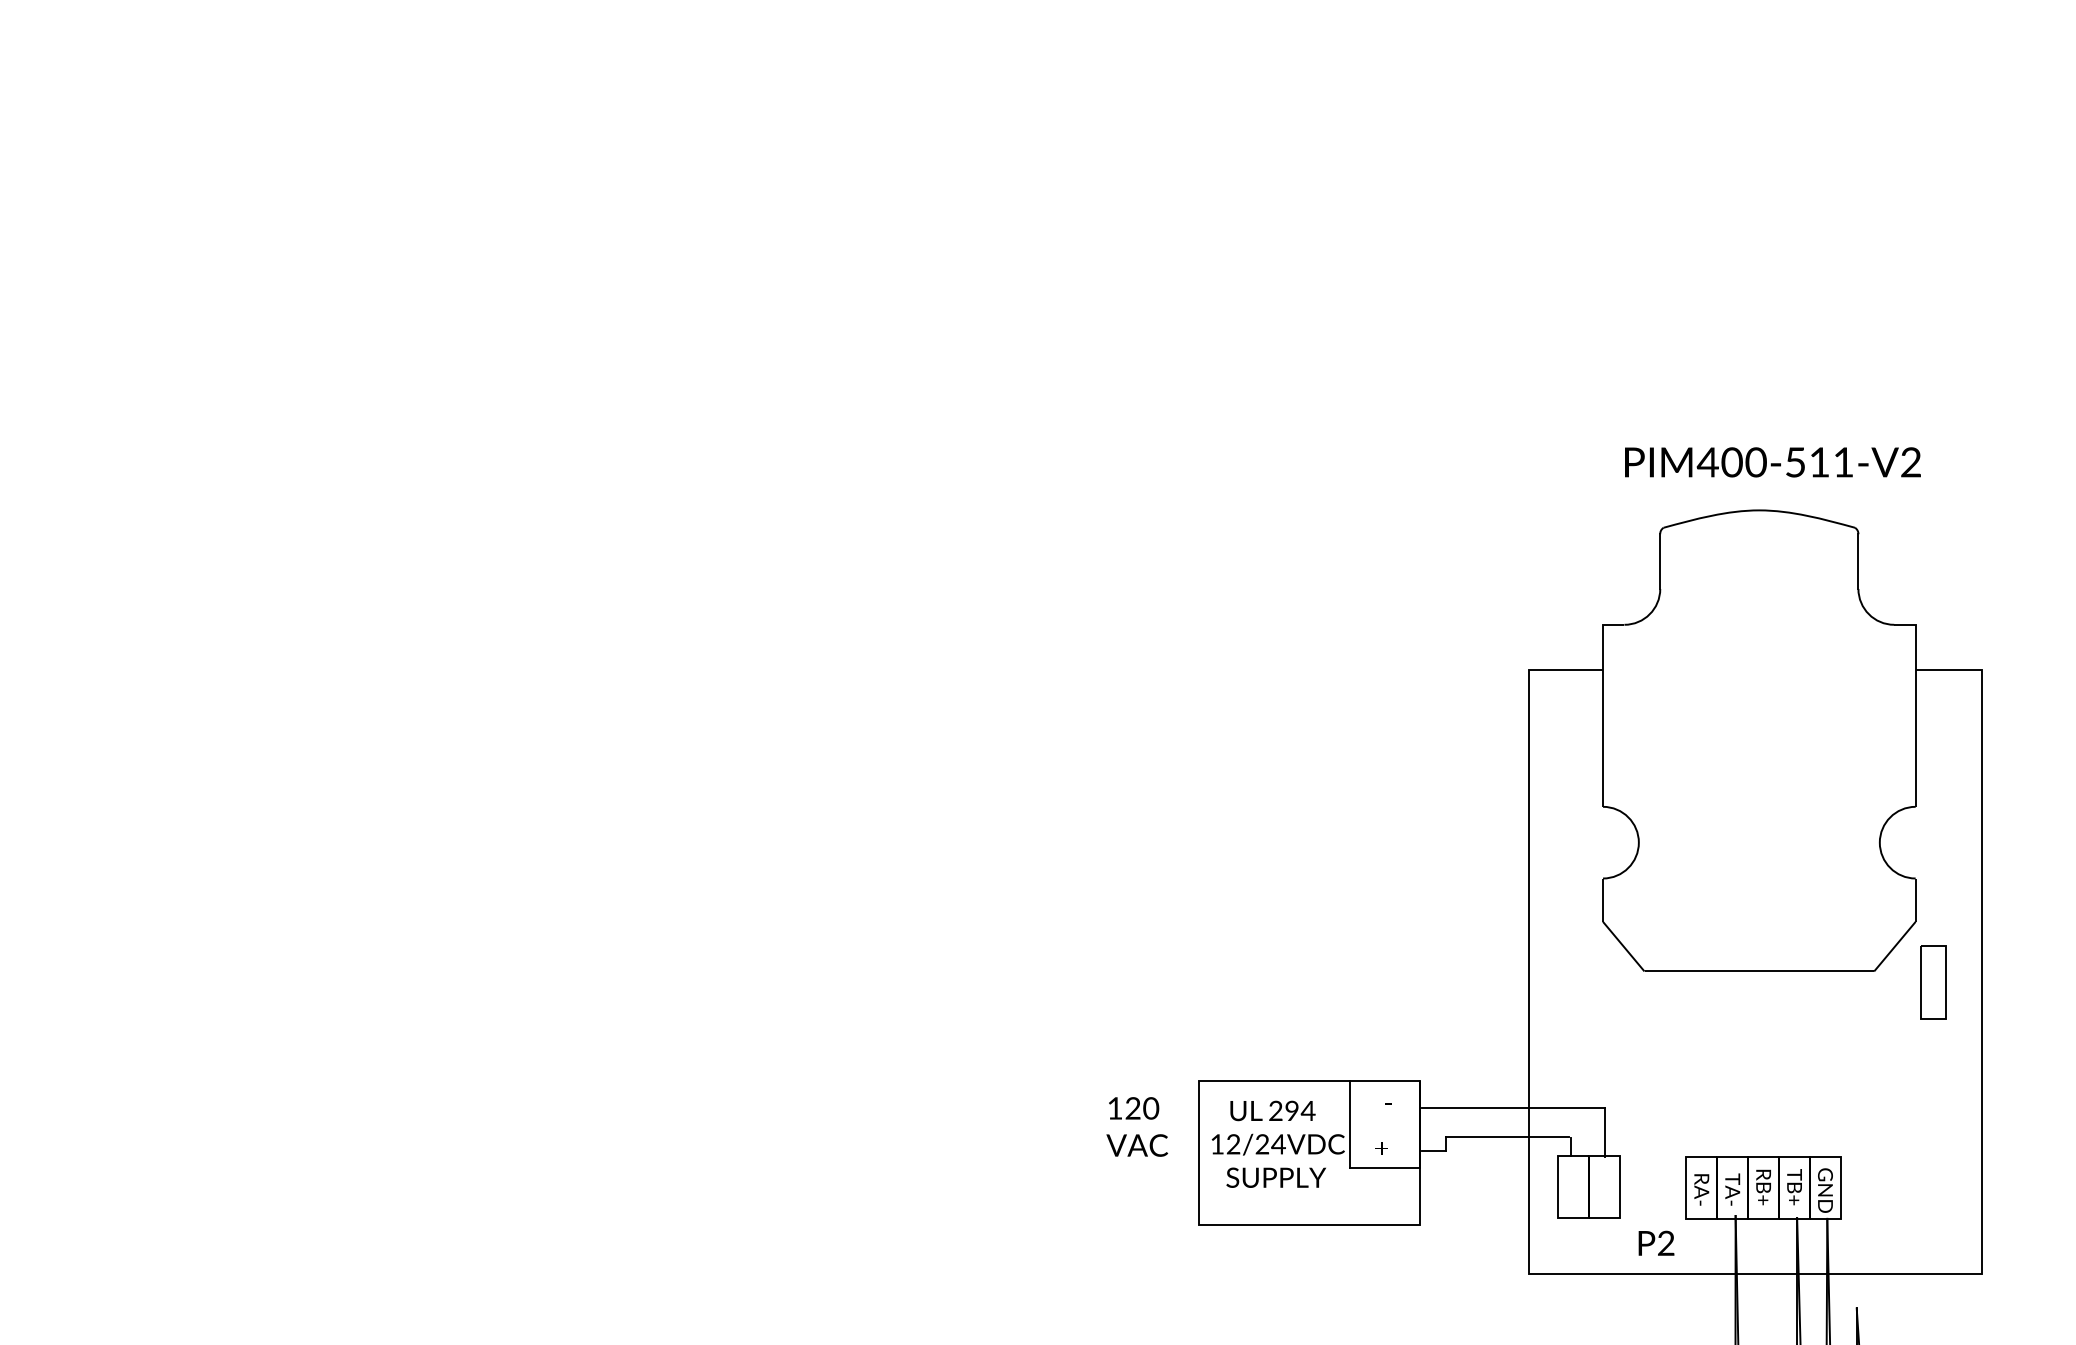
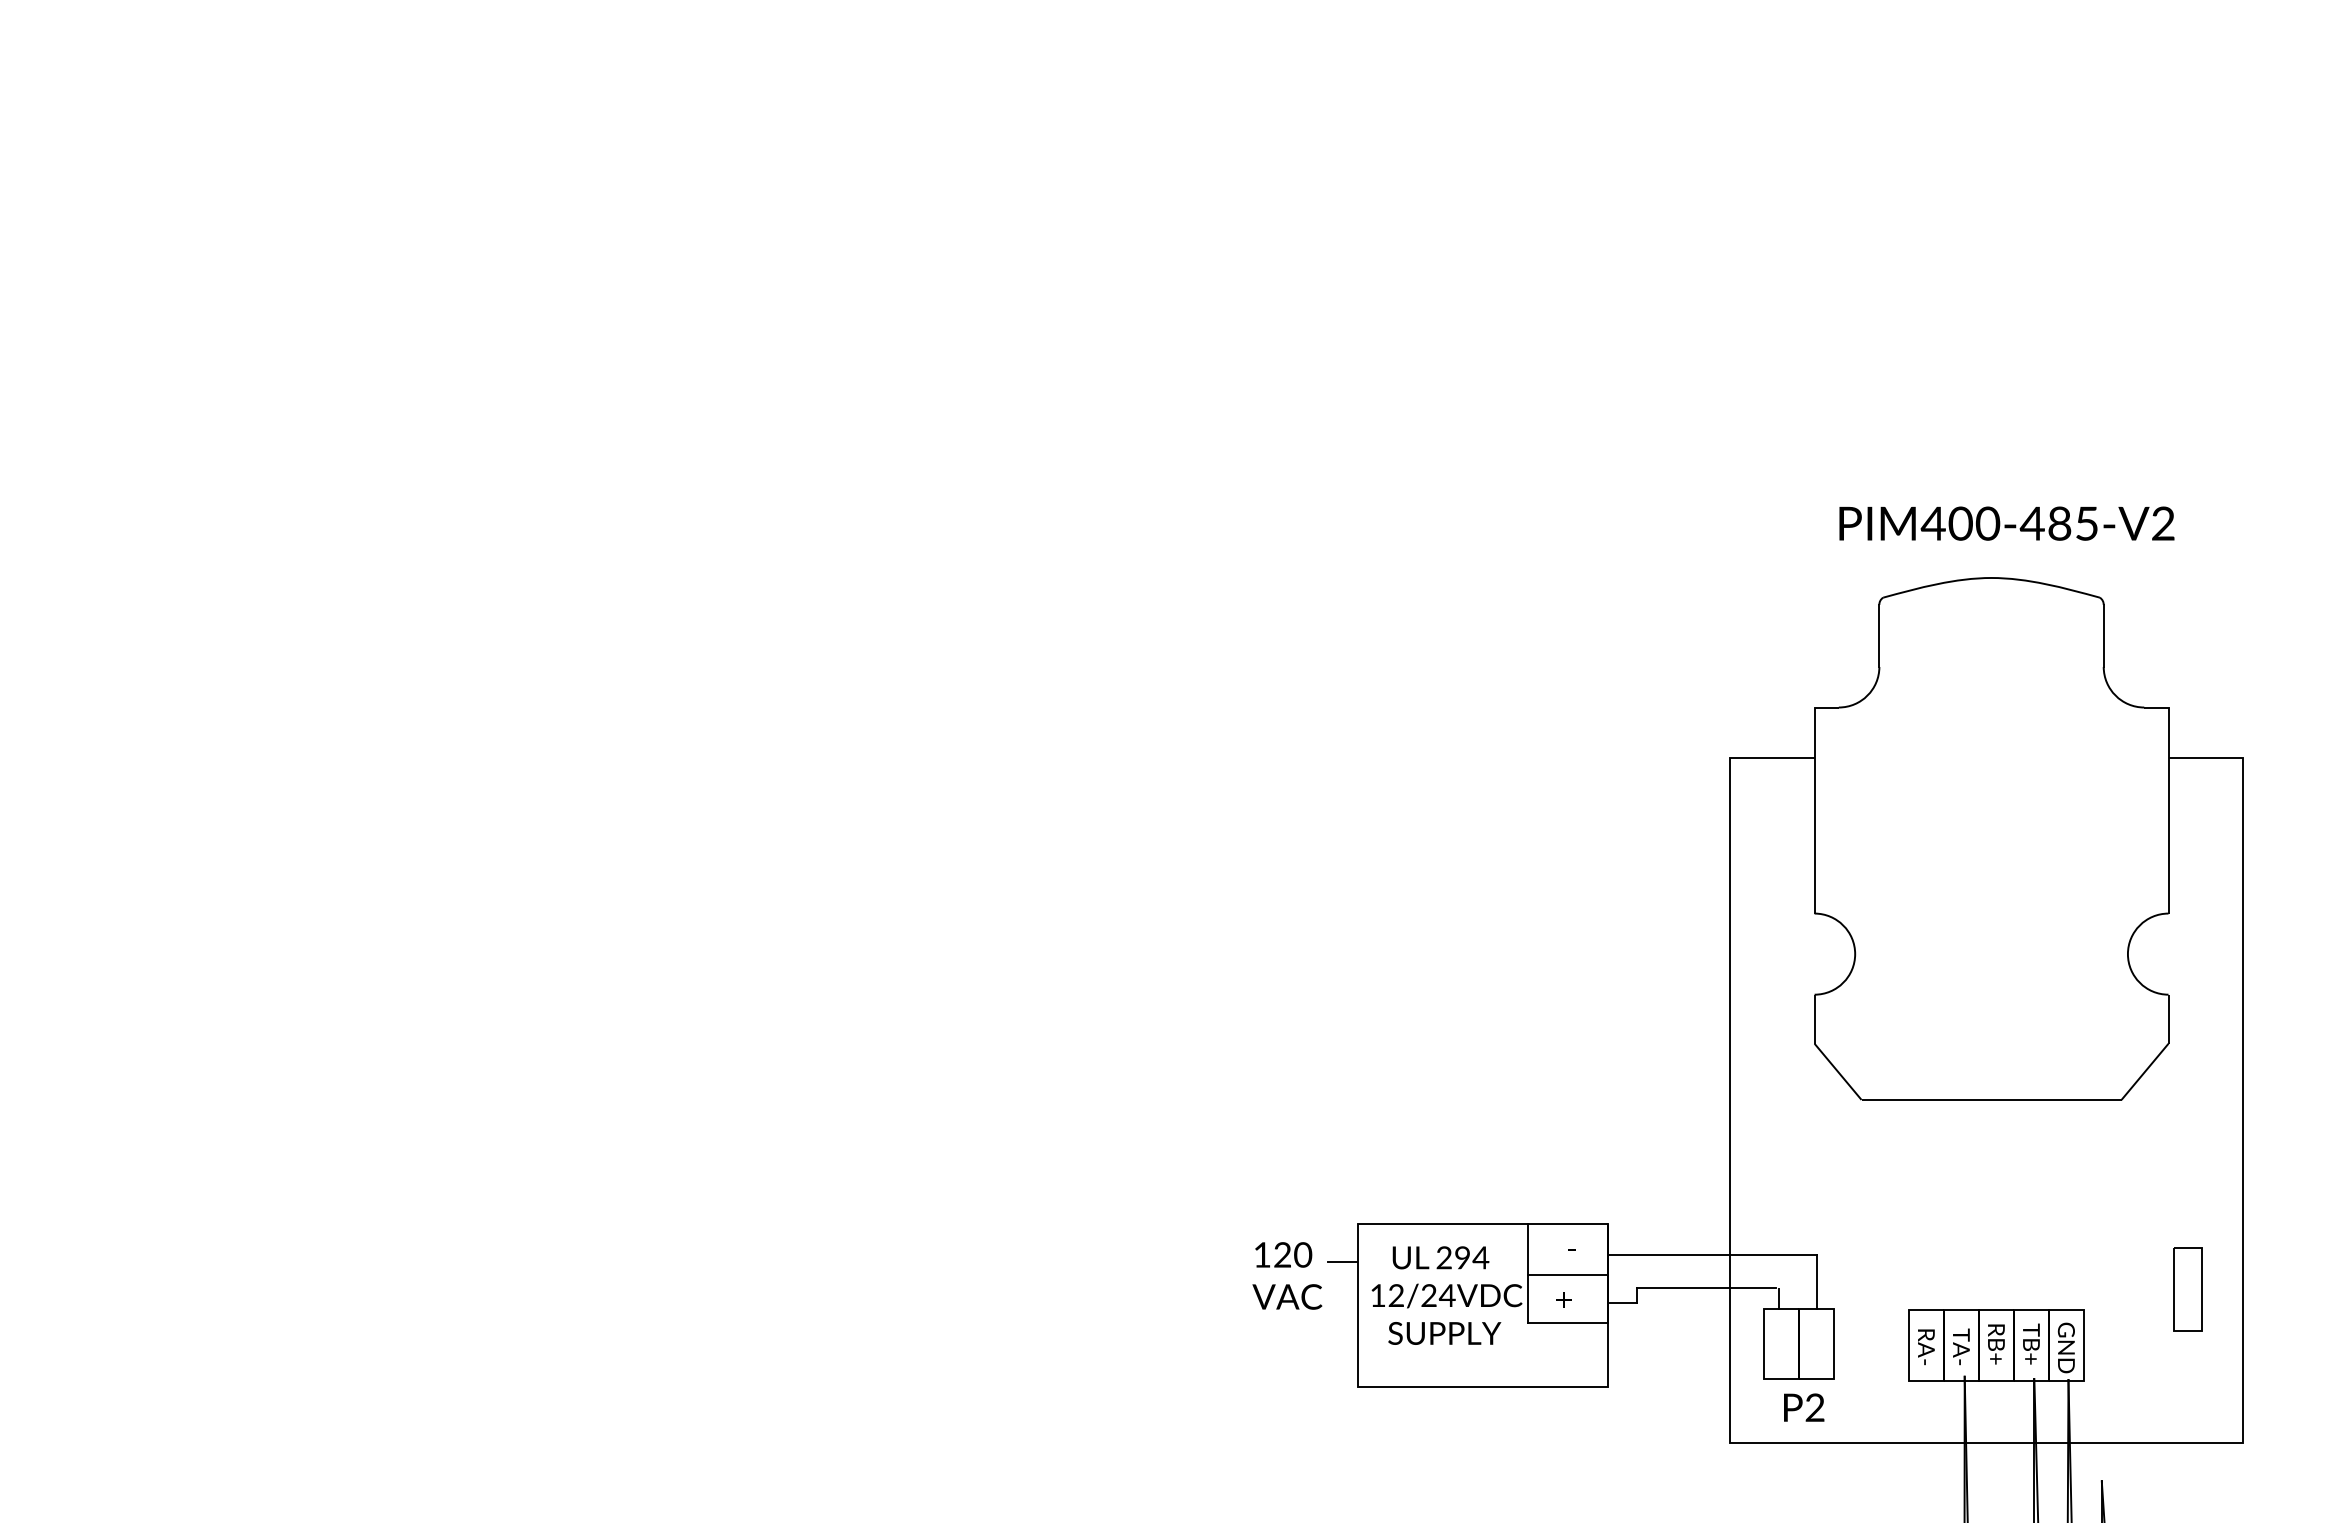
text: (1818, 462) -> (2058, 523), PIM400-511-V2 -> PIM400-485-V2
part: (1932, 982) -> (2187, 1289), moved
line: (1185, 1115) -> (1342, 1262), added
line: (1384, 1126) -> (1567, 1275), added
text: (1656, 1243) -> (1804, 1407), moved

